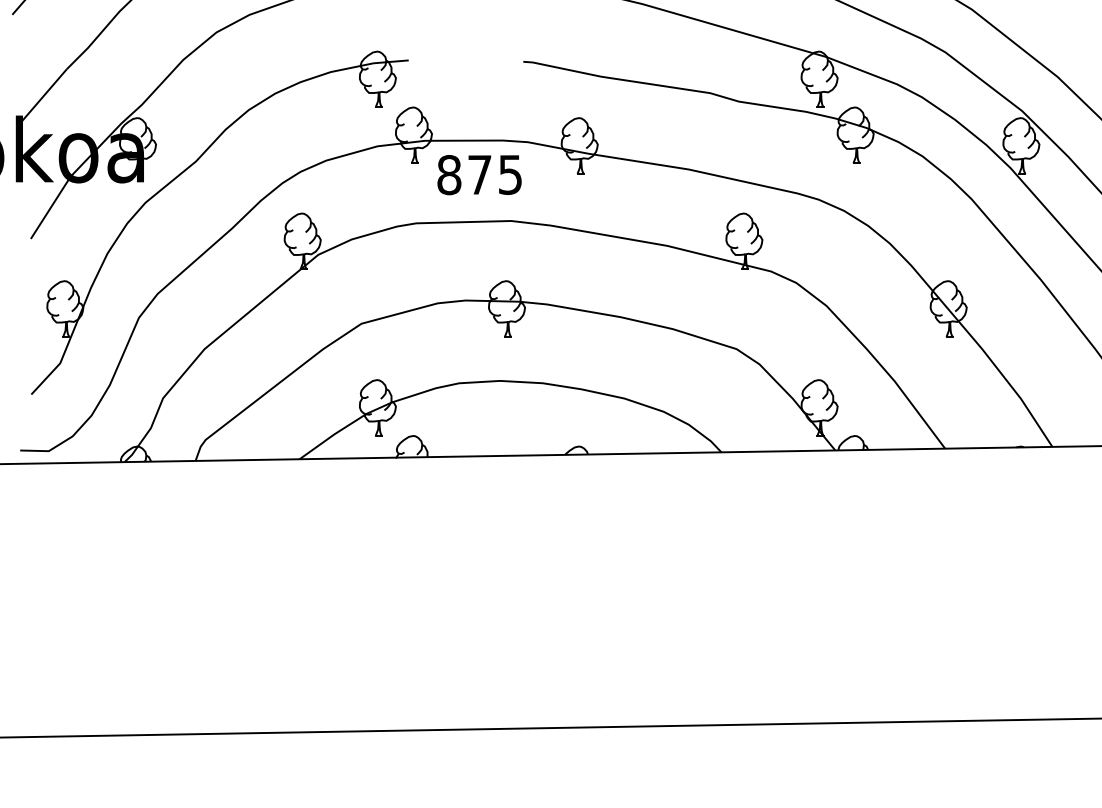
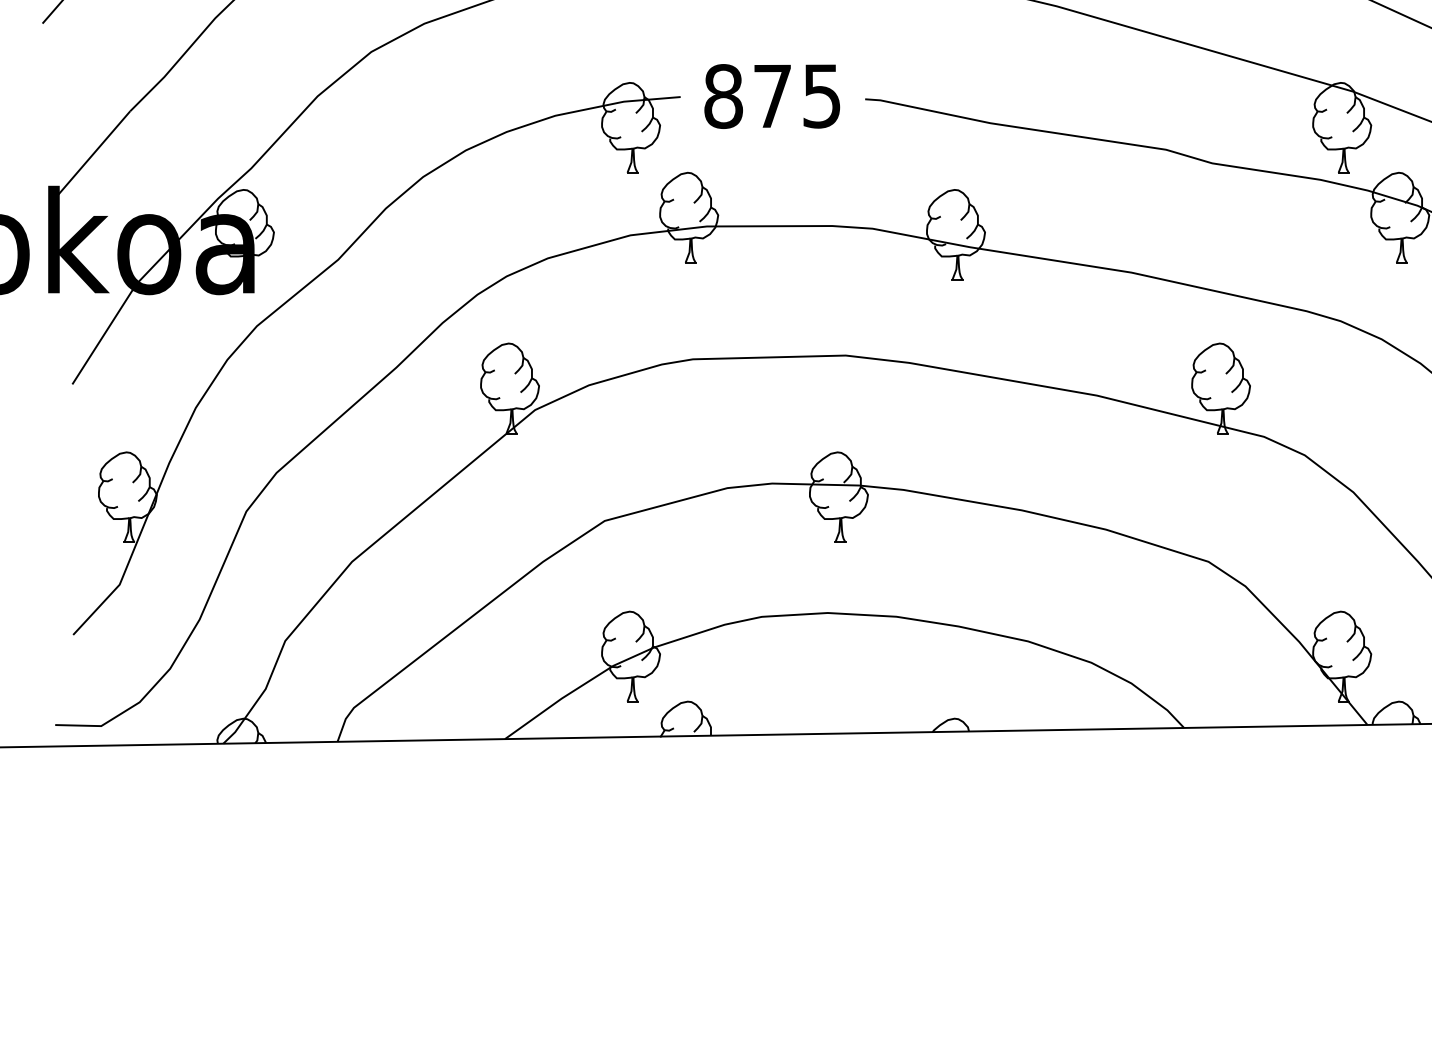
text: (479, 175) -> (772, 97), moved

